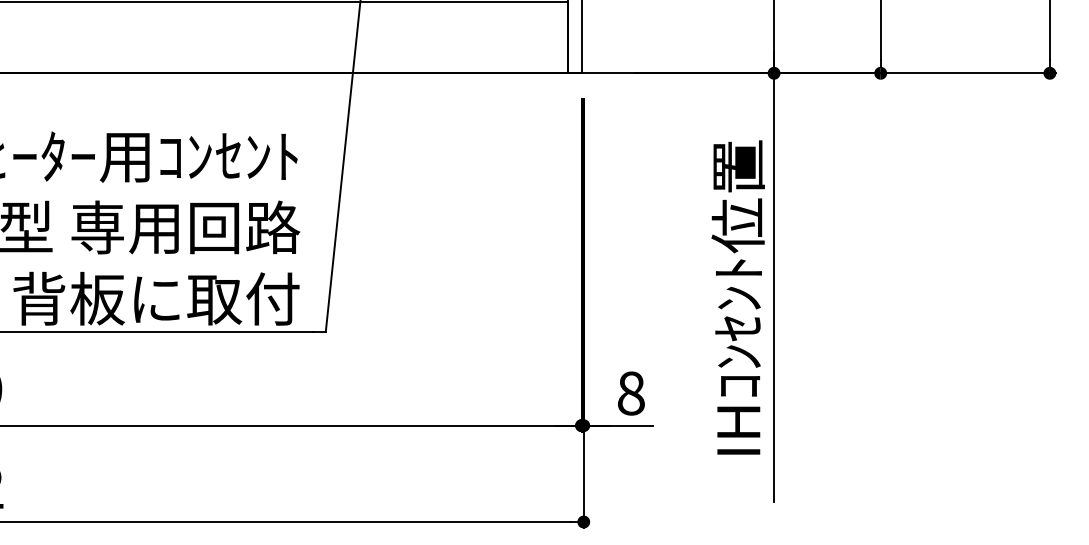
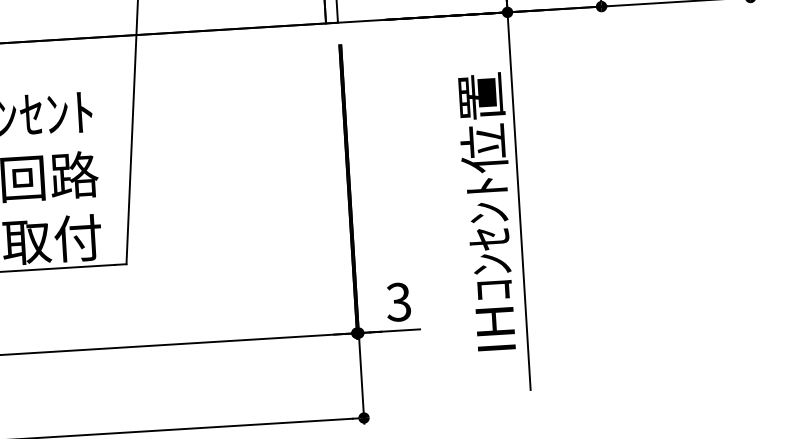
text: (630, 393) -> (398, 302), 8 -> 3

